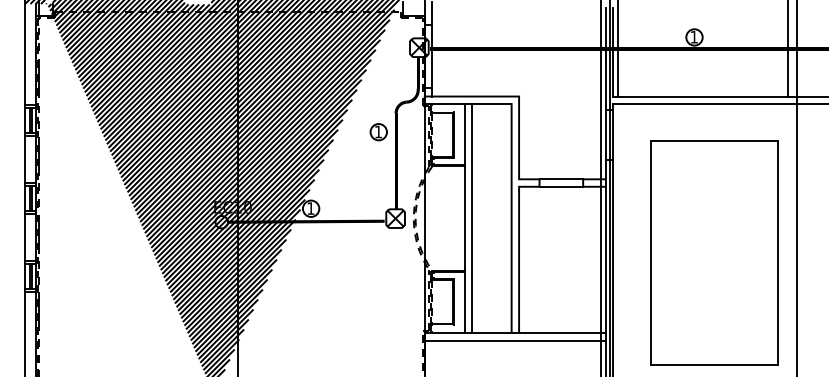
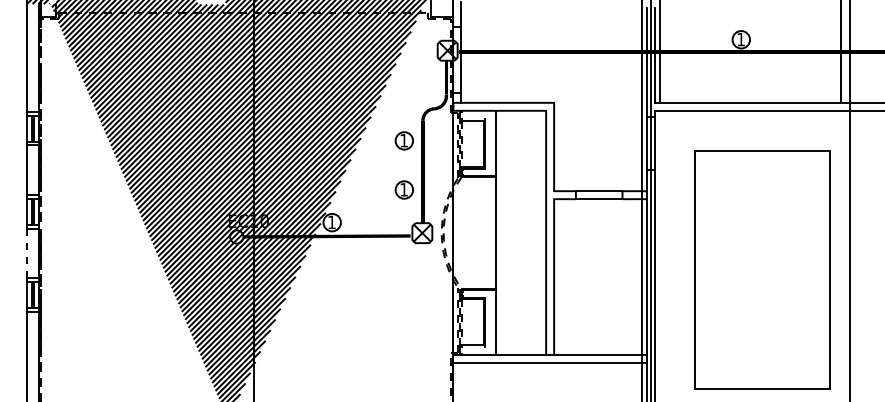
part: (378, 178) -> (404, 190), added
line: (472, 218) -> (504, 233), removed
line: (24, 238) -> (26, 254), solid -> dashed

